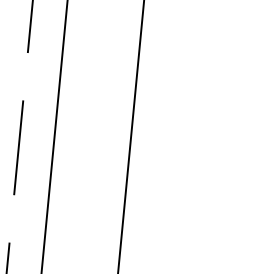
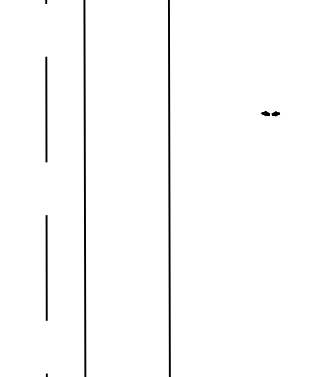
part: (233, 28) -> (270, 113), added

